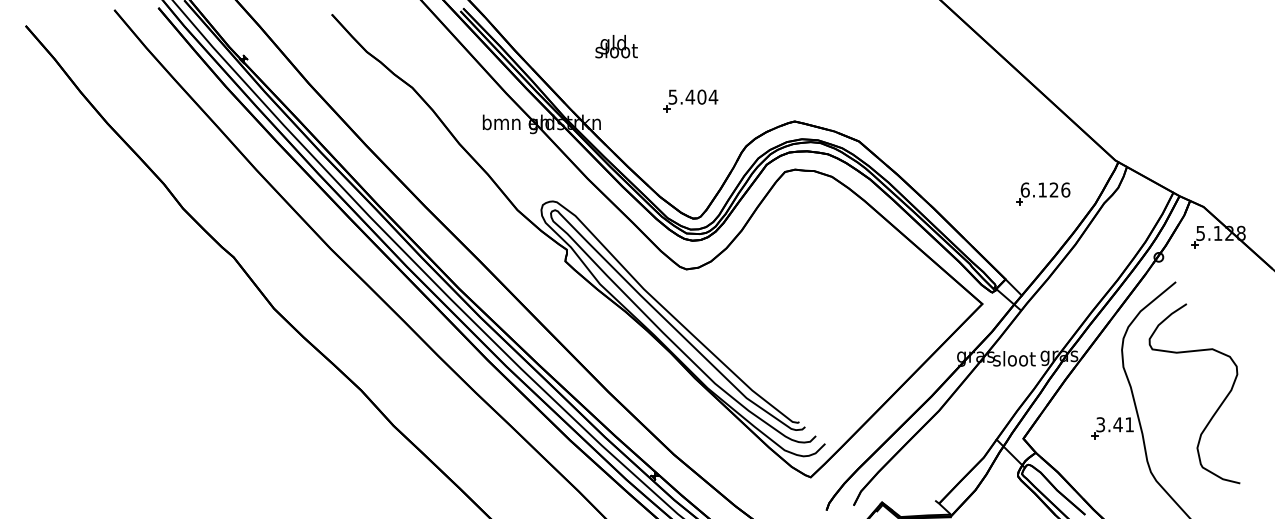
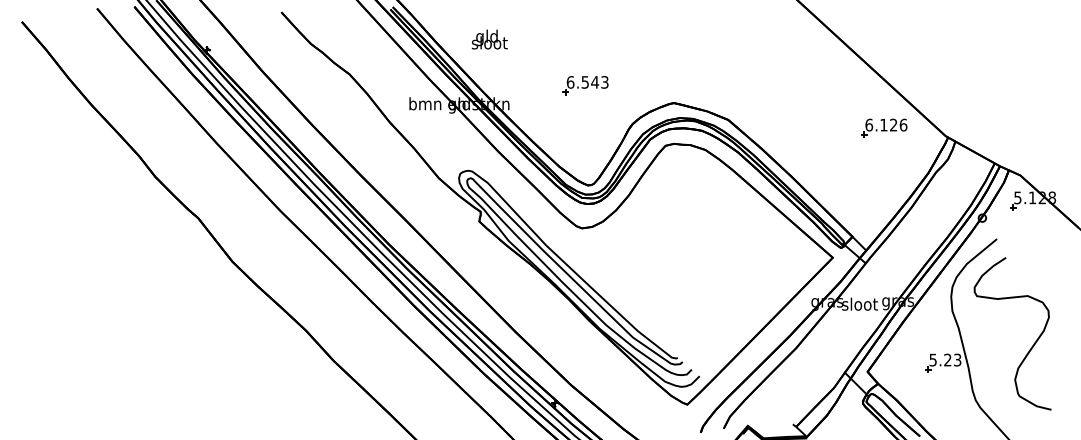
text: (616, 46) -> (489, 39), moved
text: (692, 97) -> (587, 82), 5.404 -> 6.543
part: (1043, 192) -> (884, 127), moved
text: (1115, 424) -> (945, 359), 3.41 -> 5.23

